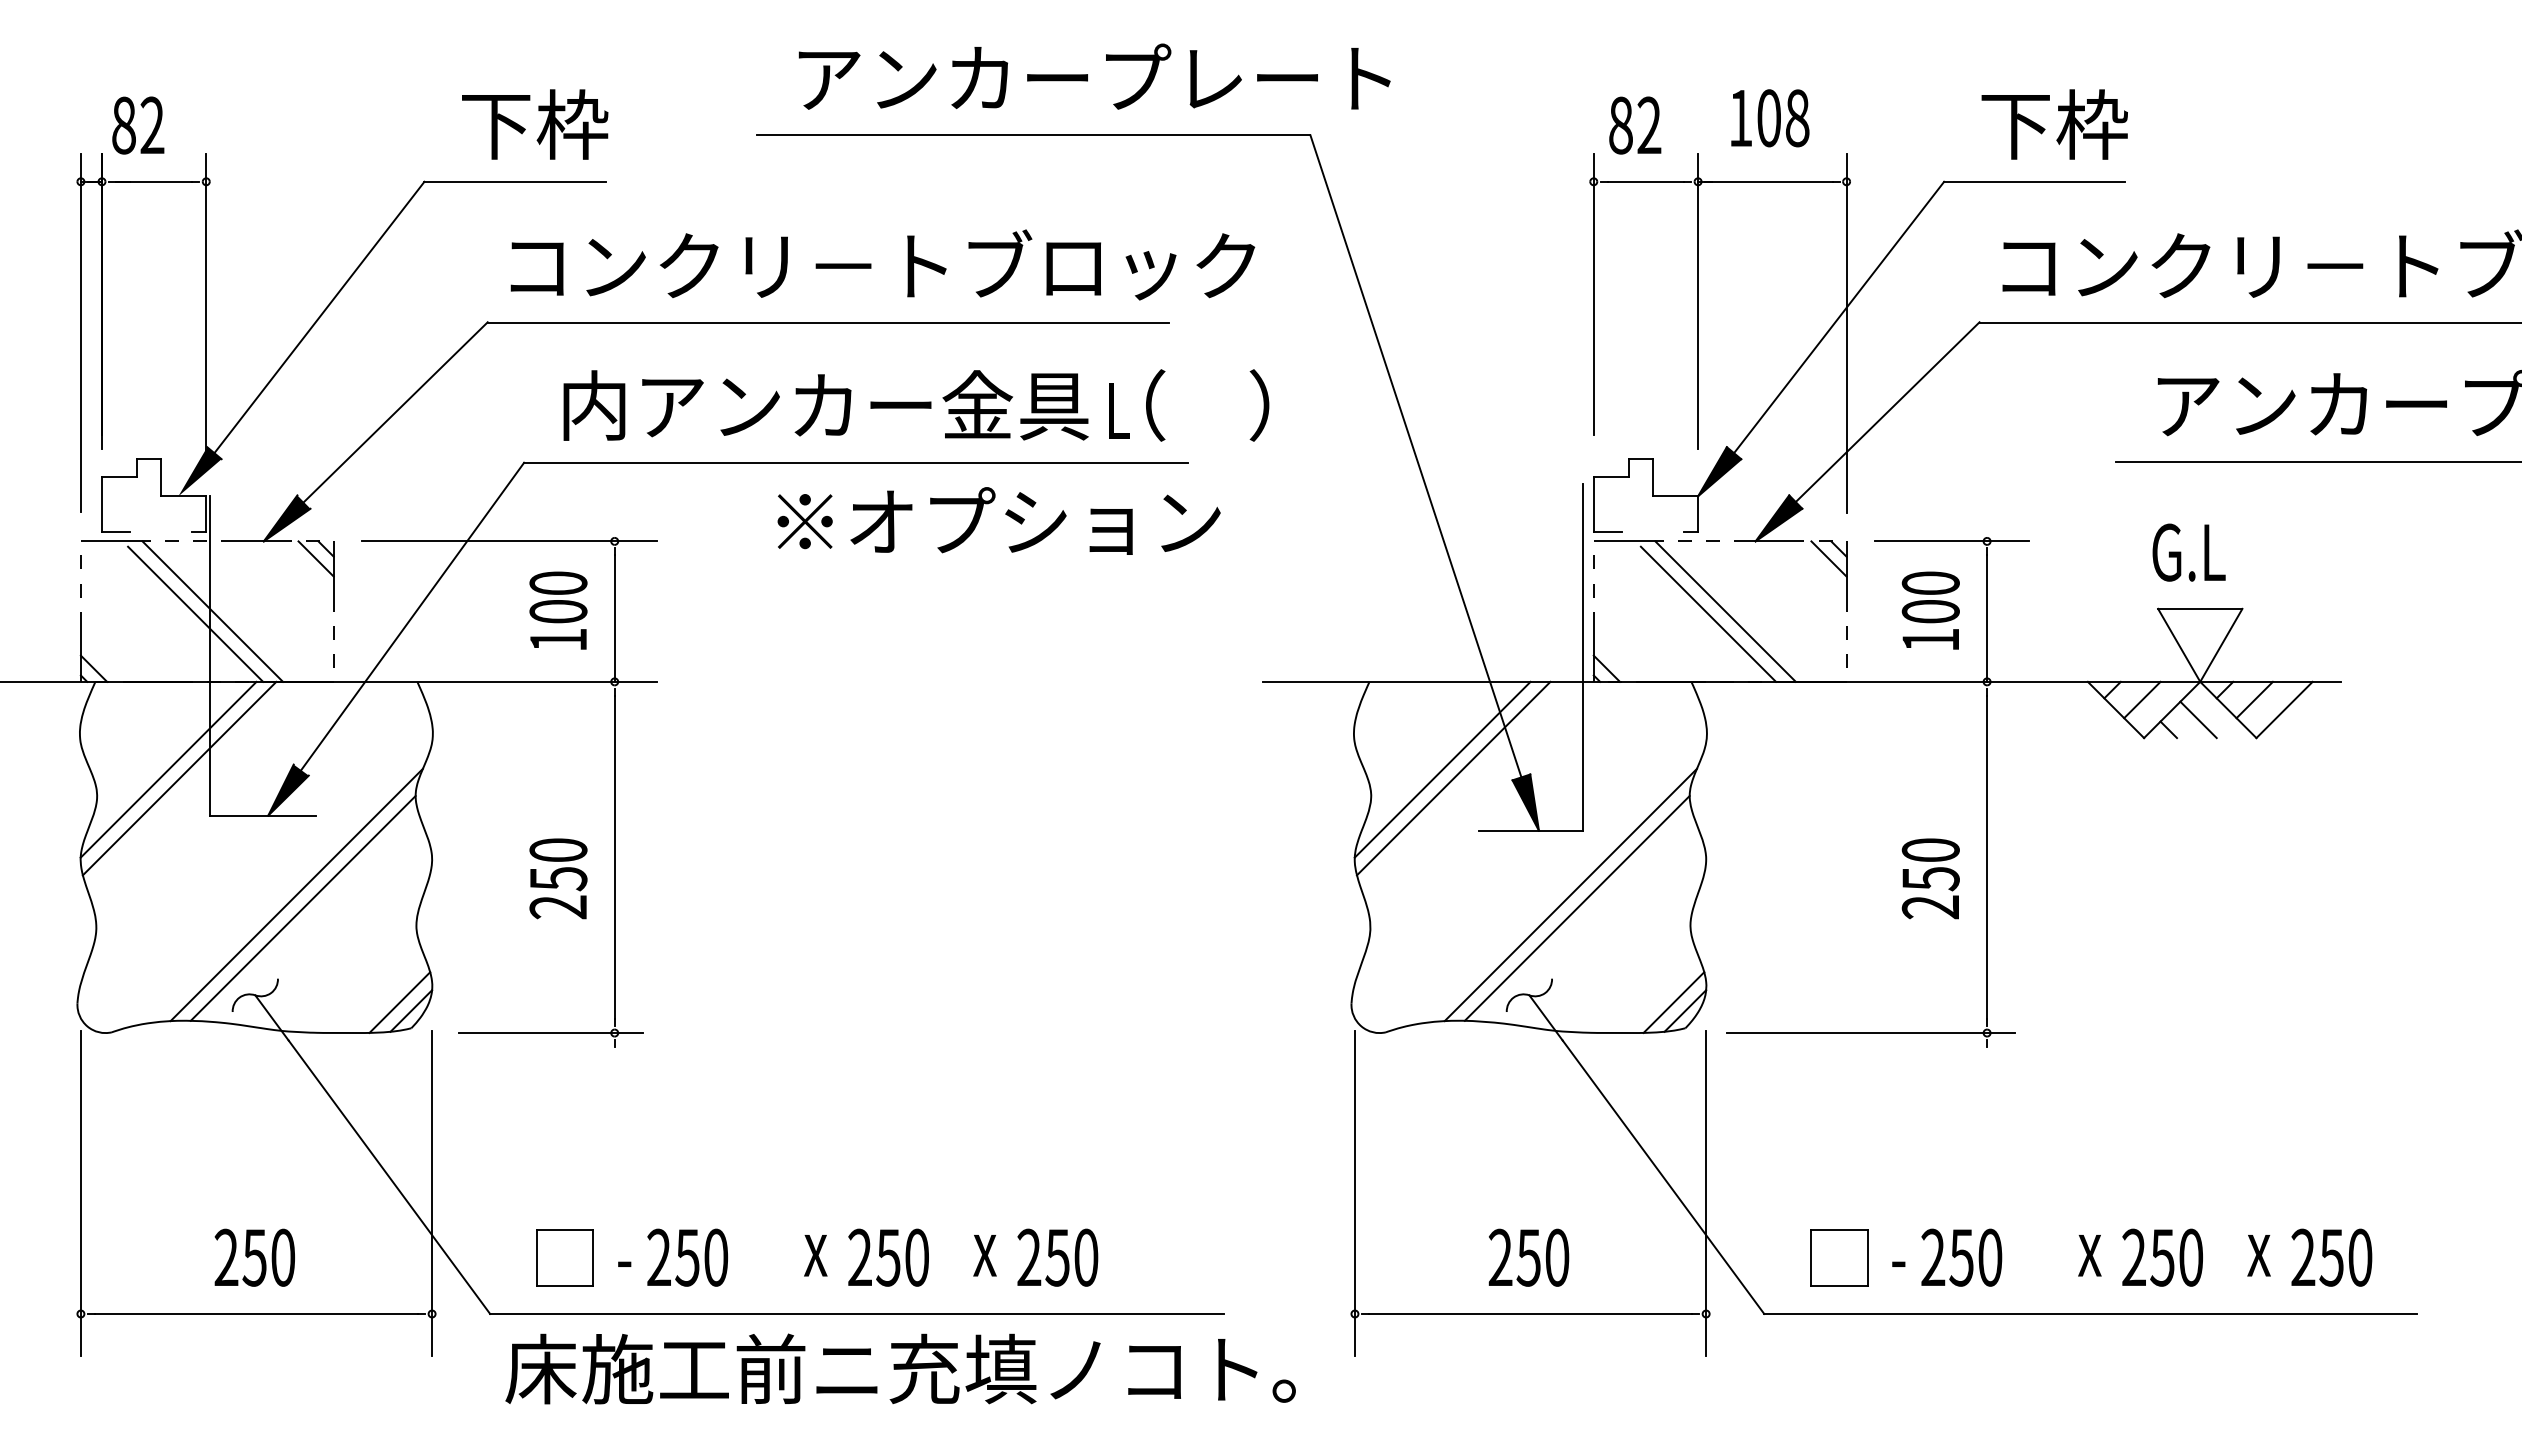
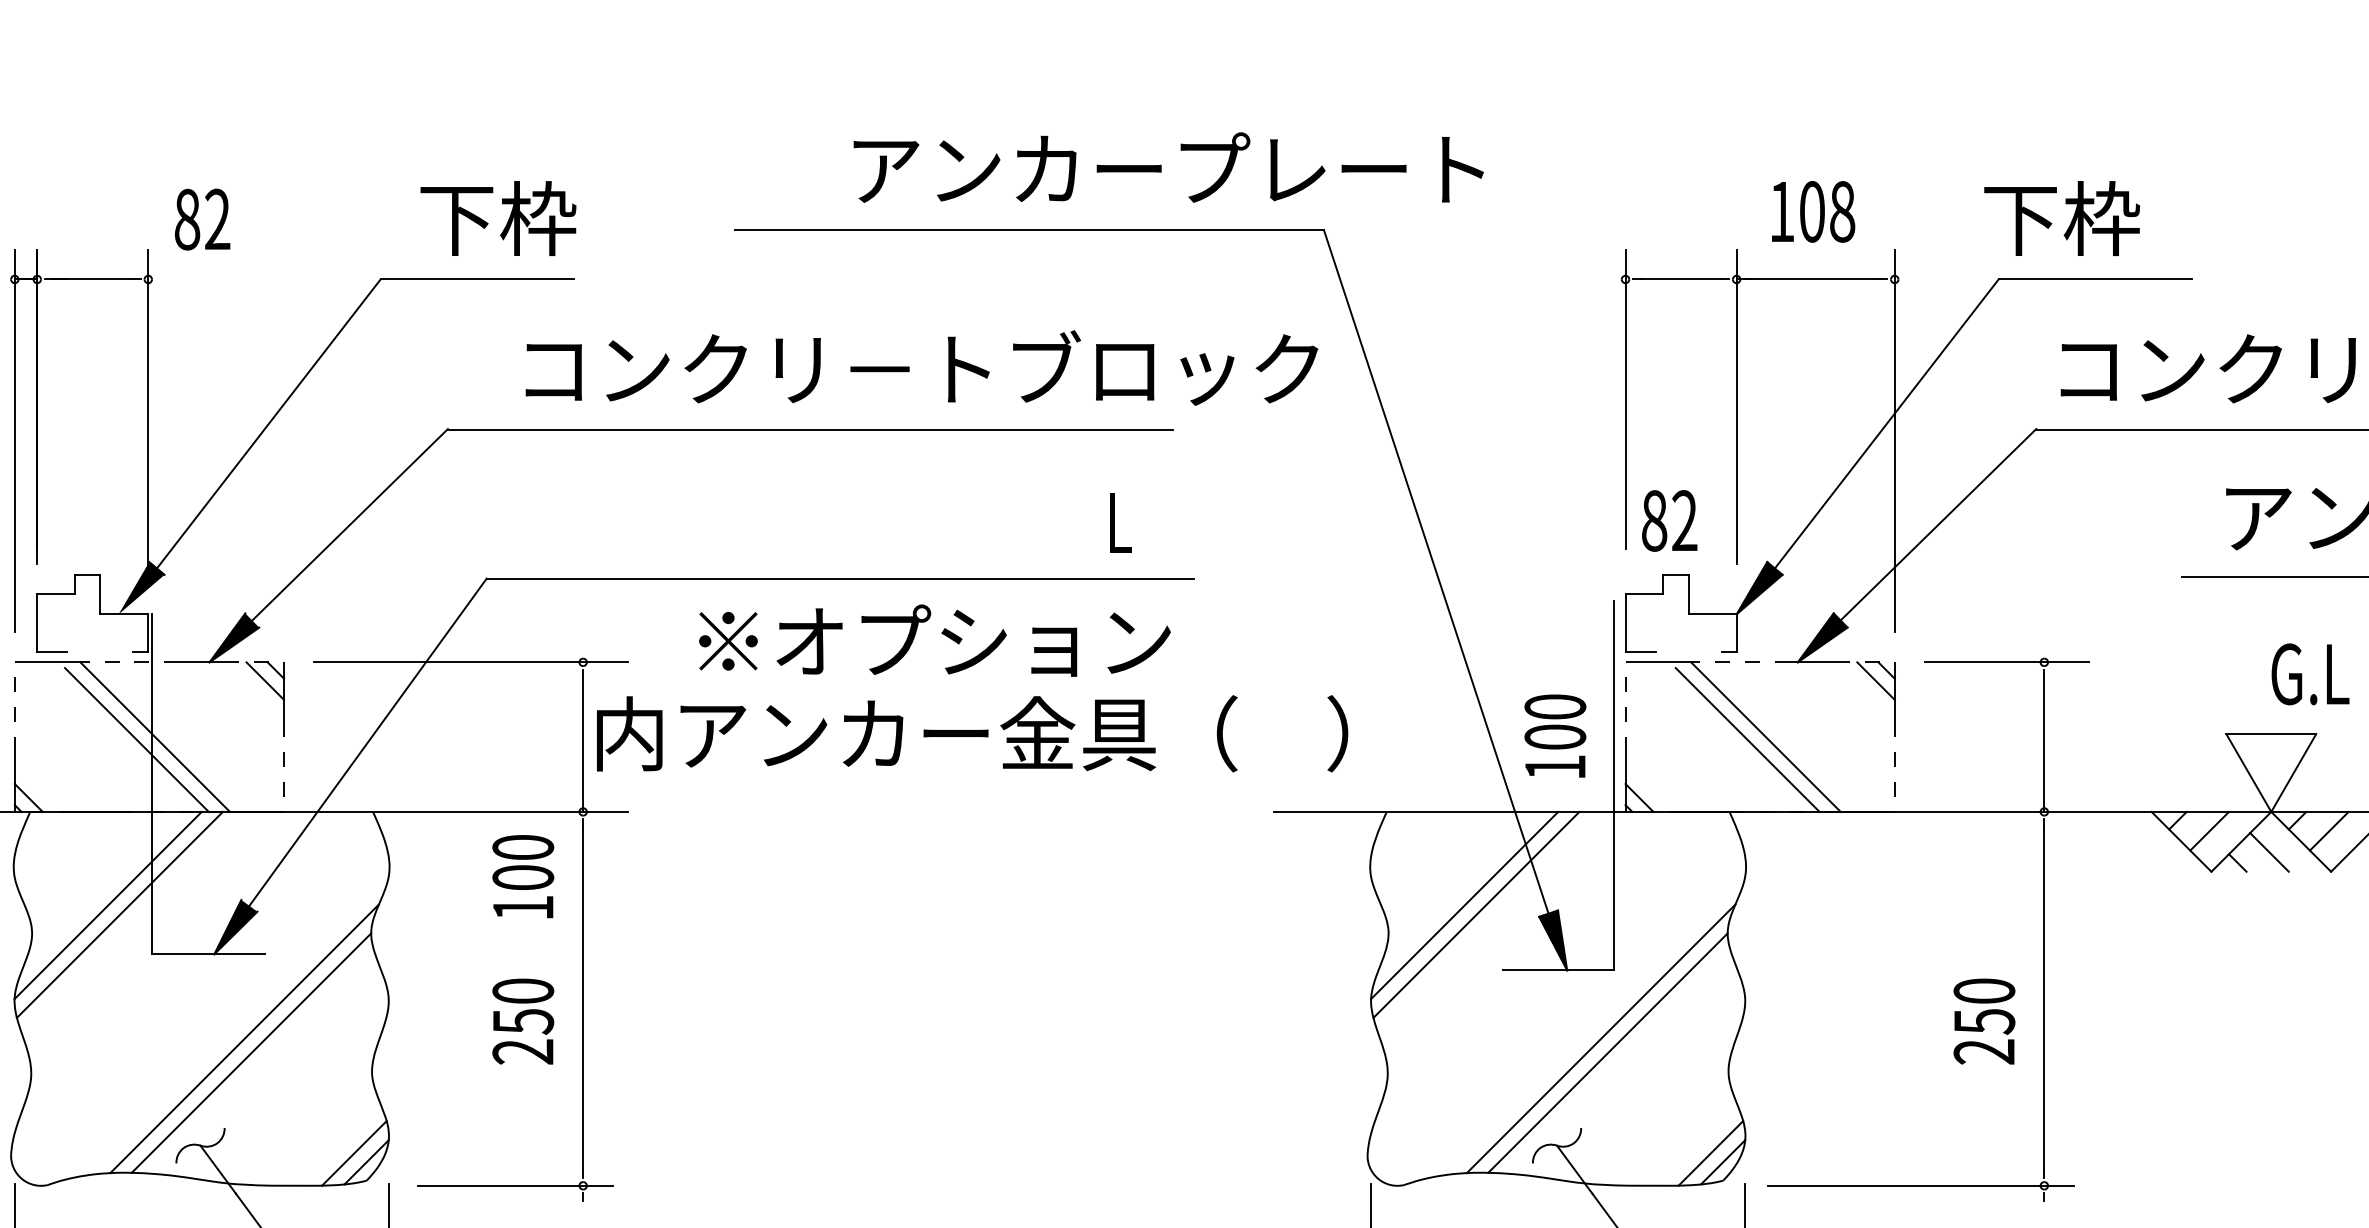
text: (1094, 76) -> (1168, 167), moved
text: (2054, 124) -> (2061, 218), moved
text: (138, 125) -> (202, 219), moved
text: (1635, 125) -> (1669, 520), moved
text: (882, 264) -> (921, 367), moved
text: (916, 405) -> (972, 733), moved
text: (998, 520) -> (934, 640), moved
text: (2188, 552) -> (2309, 674), moved
text: (558, 610) -> (523, 876), moved
text: (1930, 610) -> (1554, 735), moved

